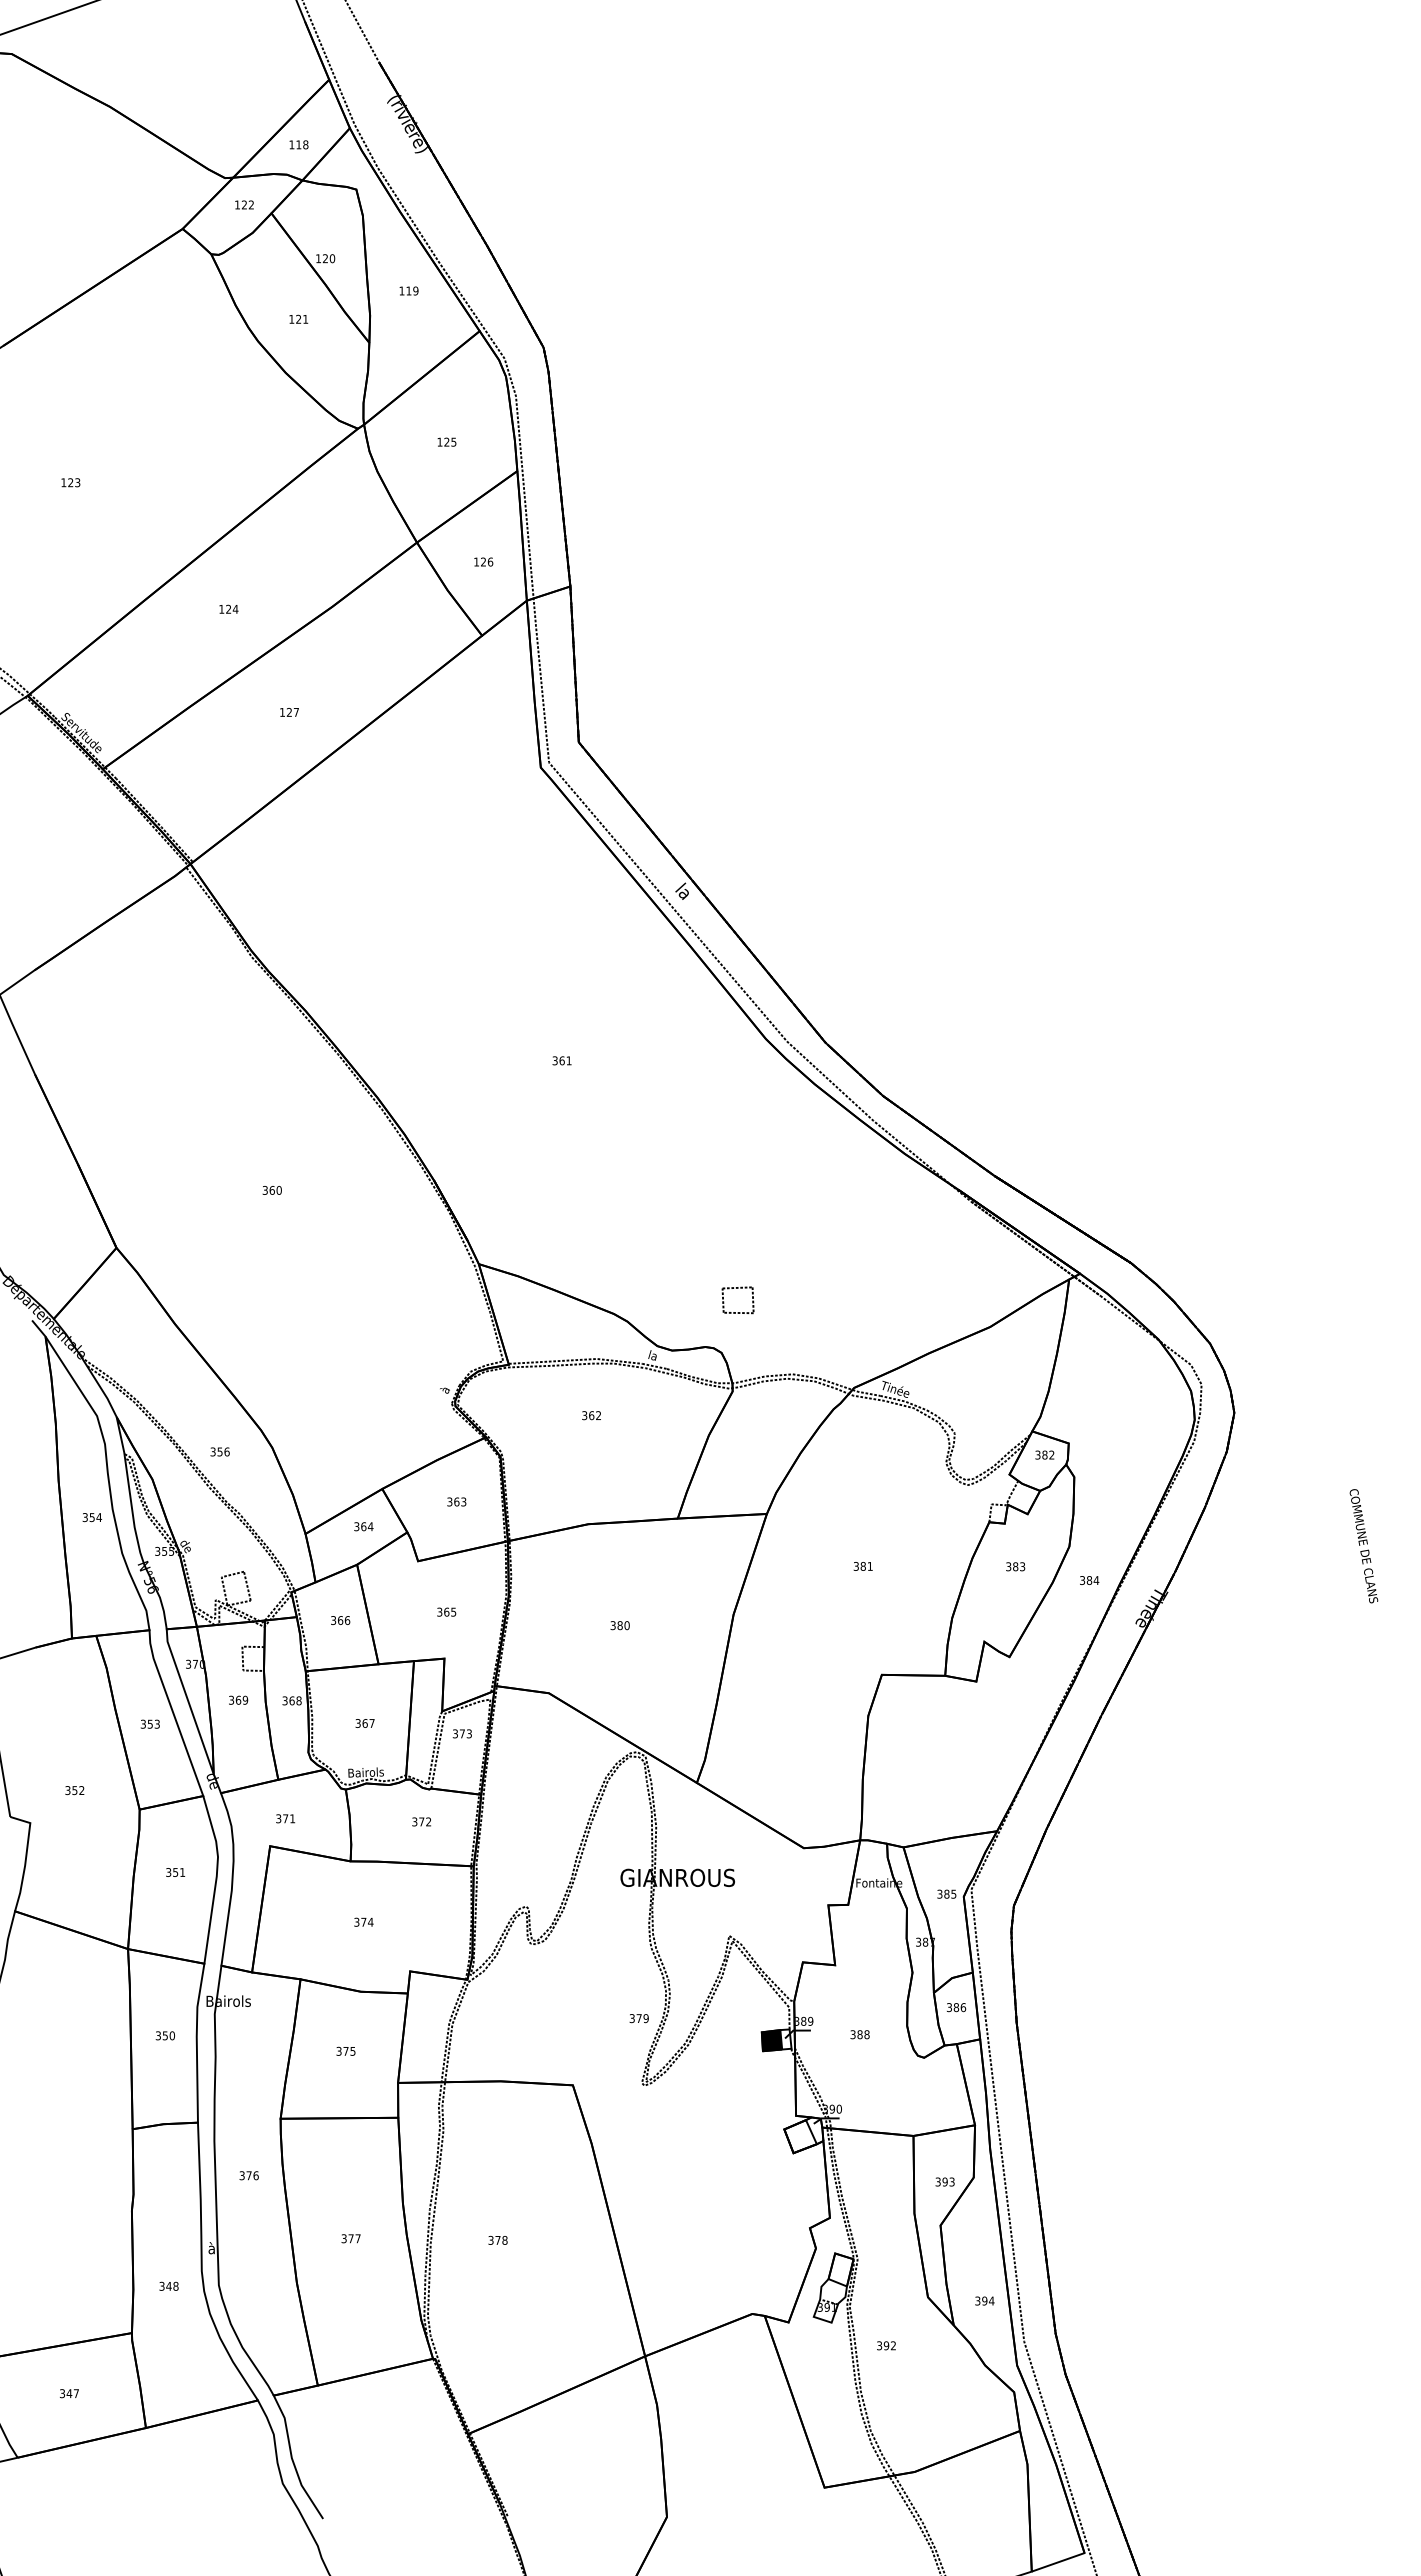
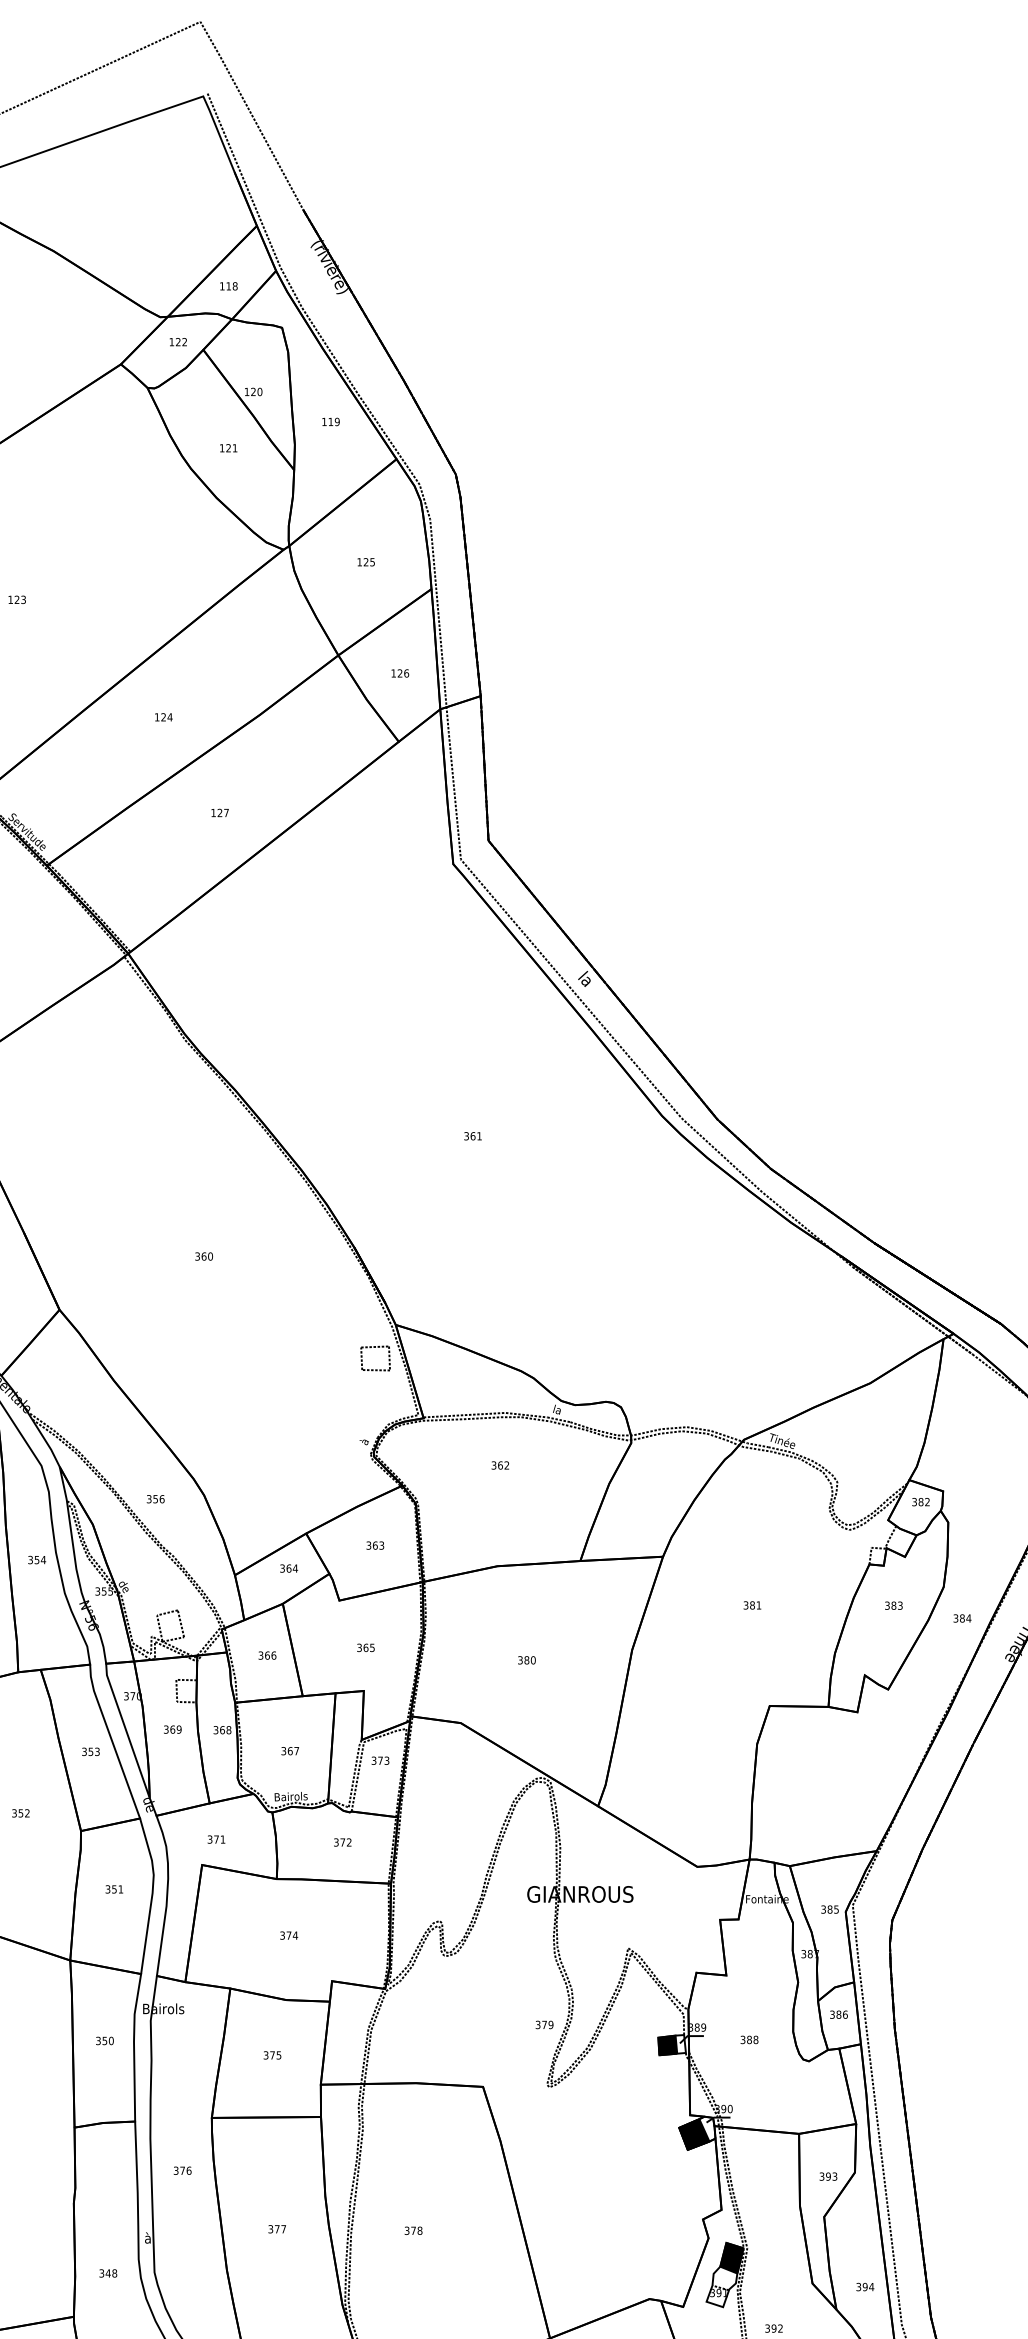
part: (737, 1288) -> (375, 1347), moved
fill: (800, 2136) -> (694, 2134), added
fill: (840, 2269) -> (731, 2257), added

